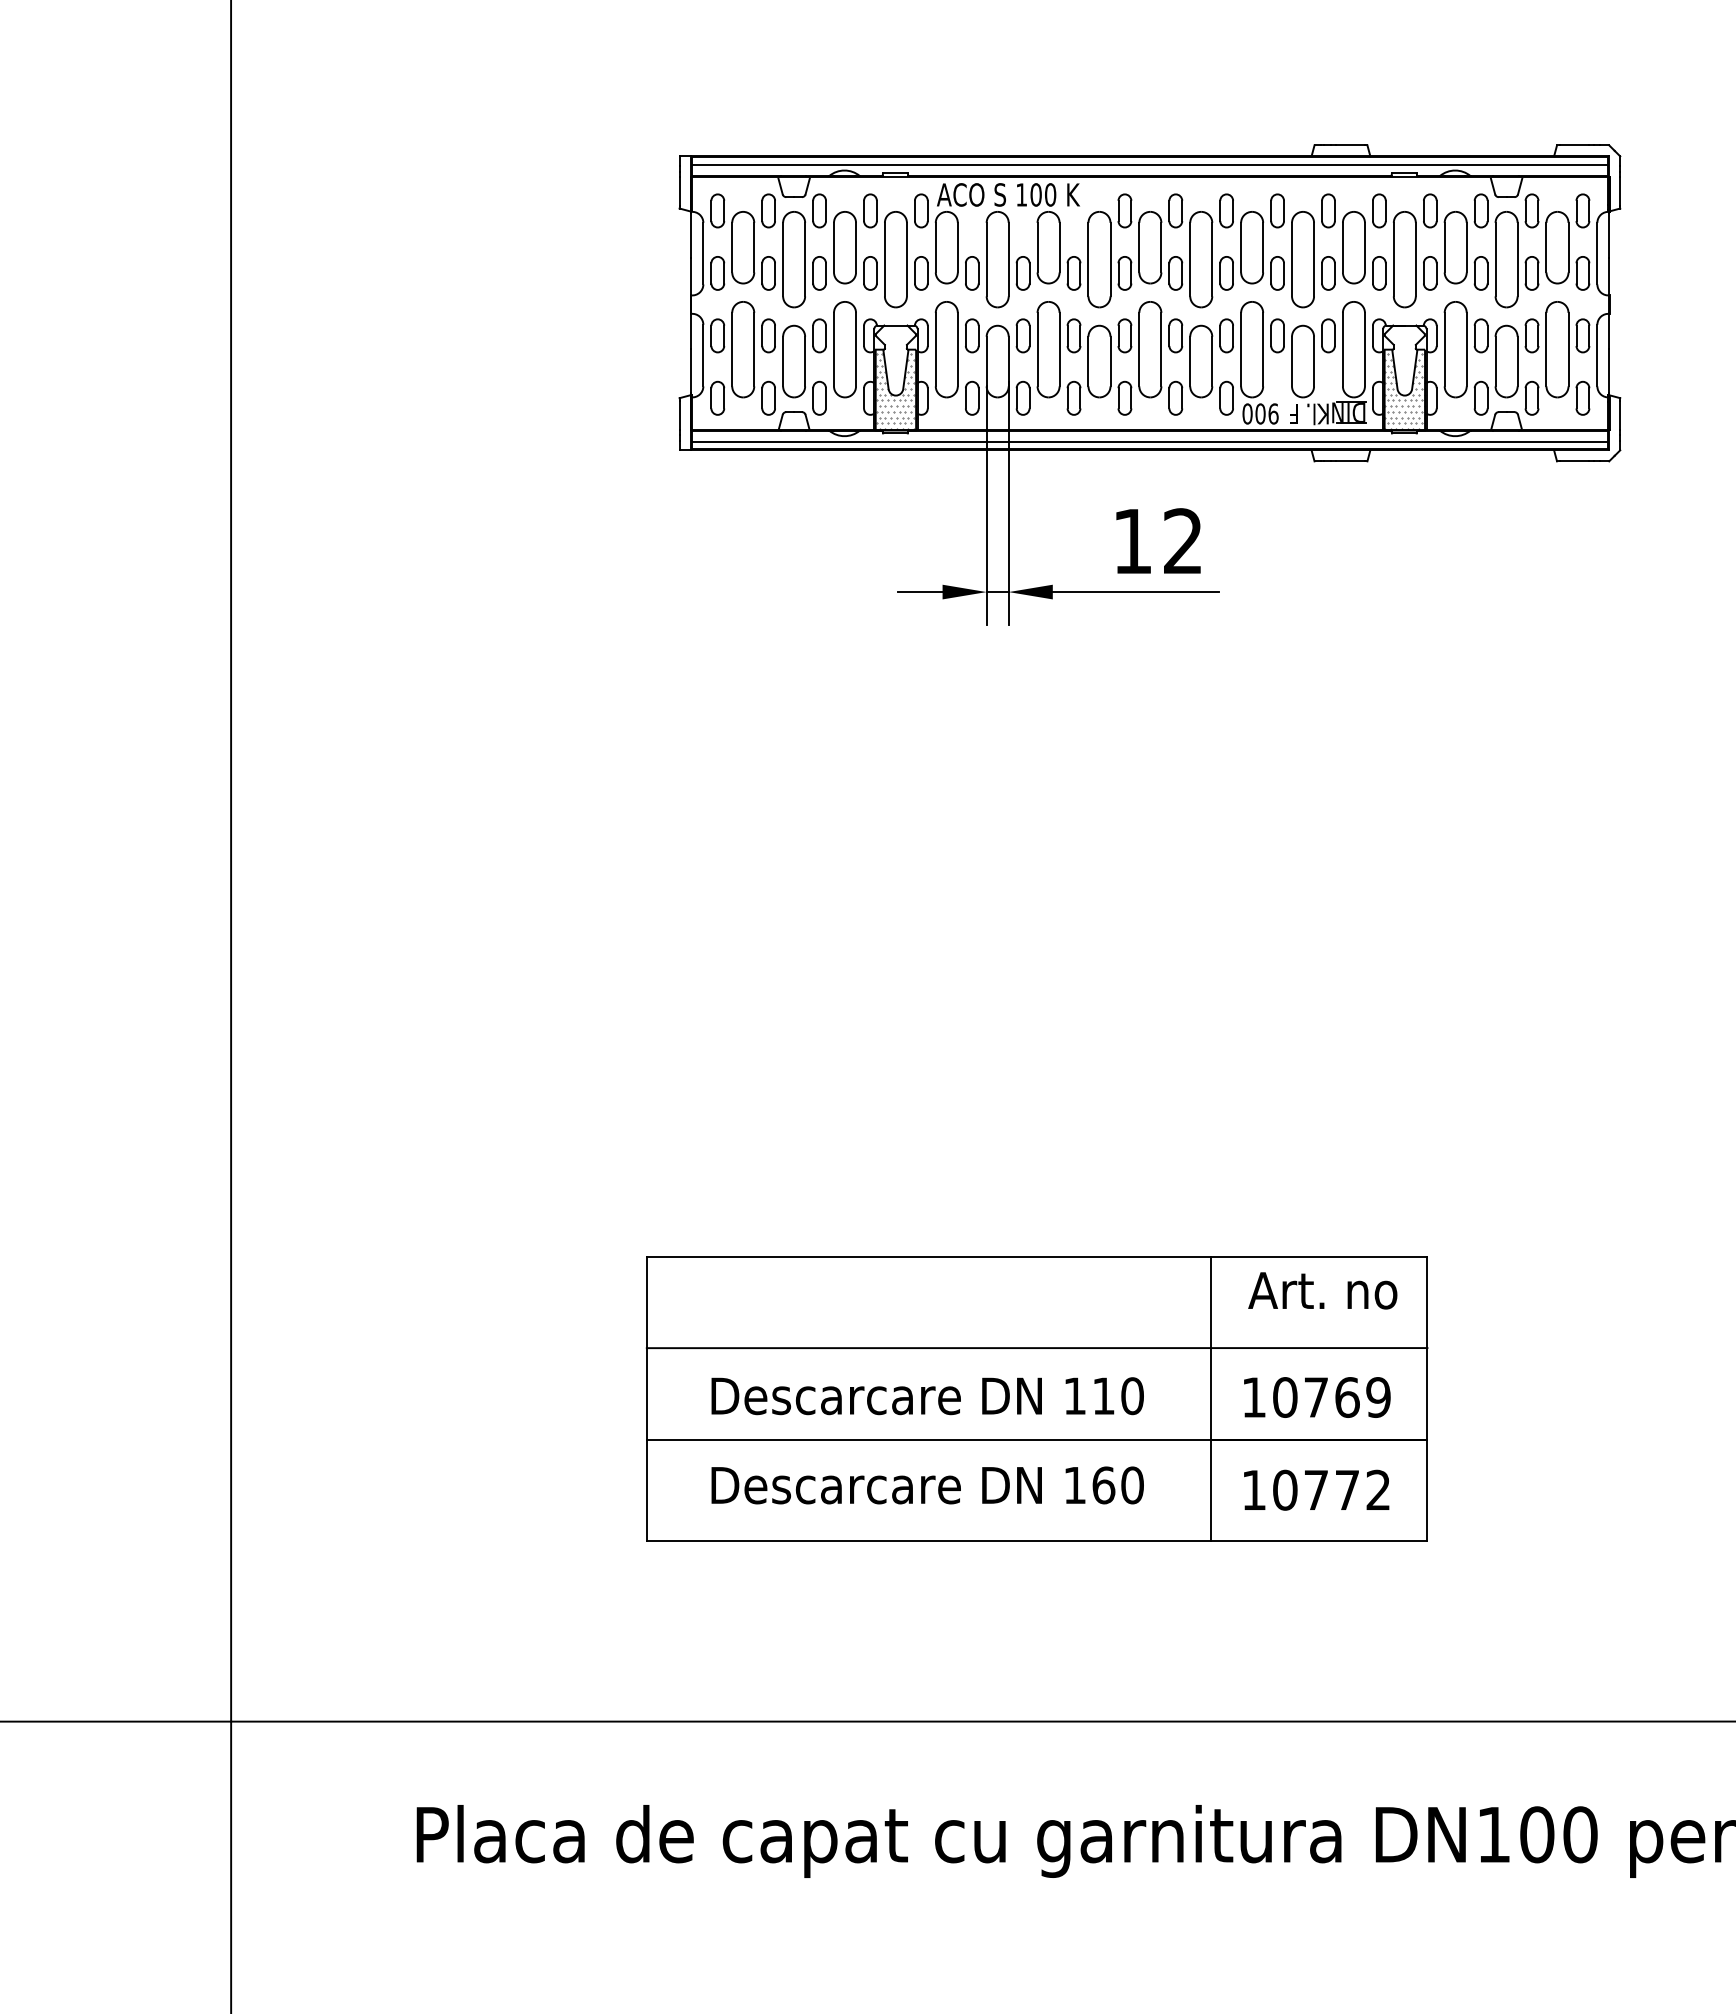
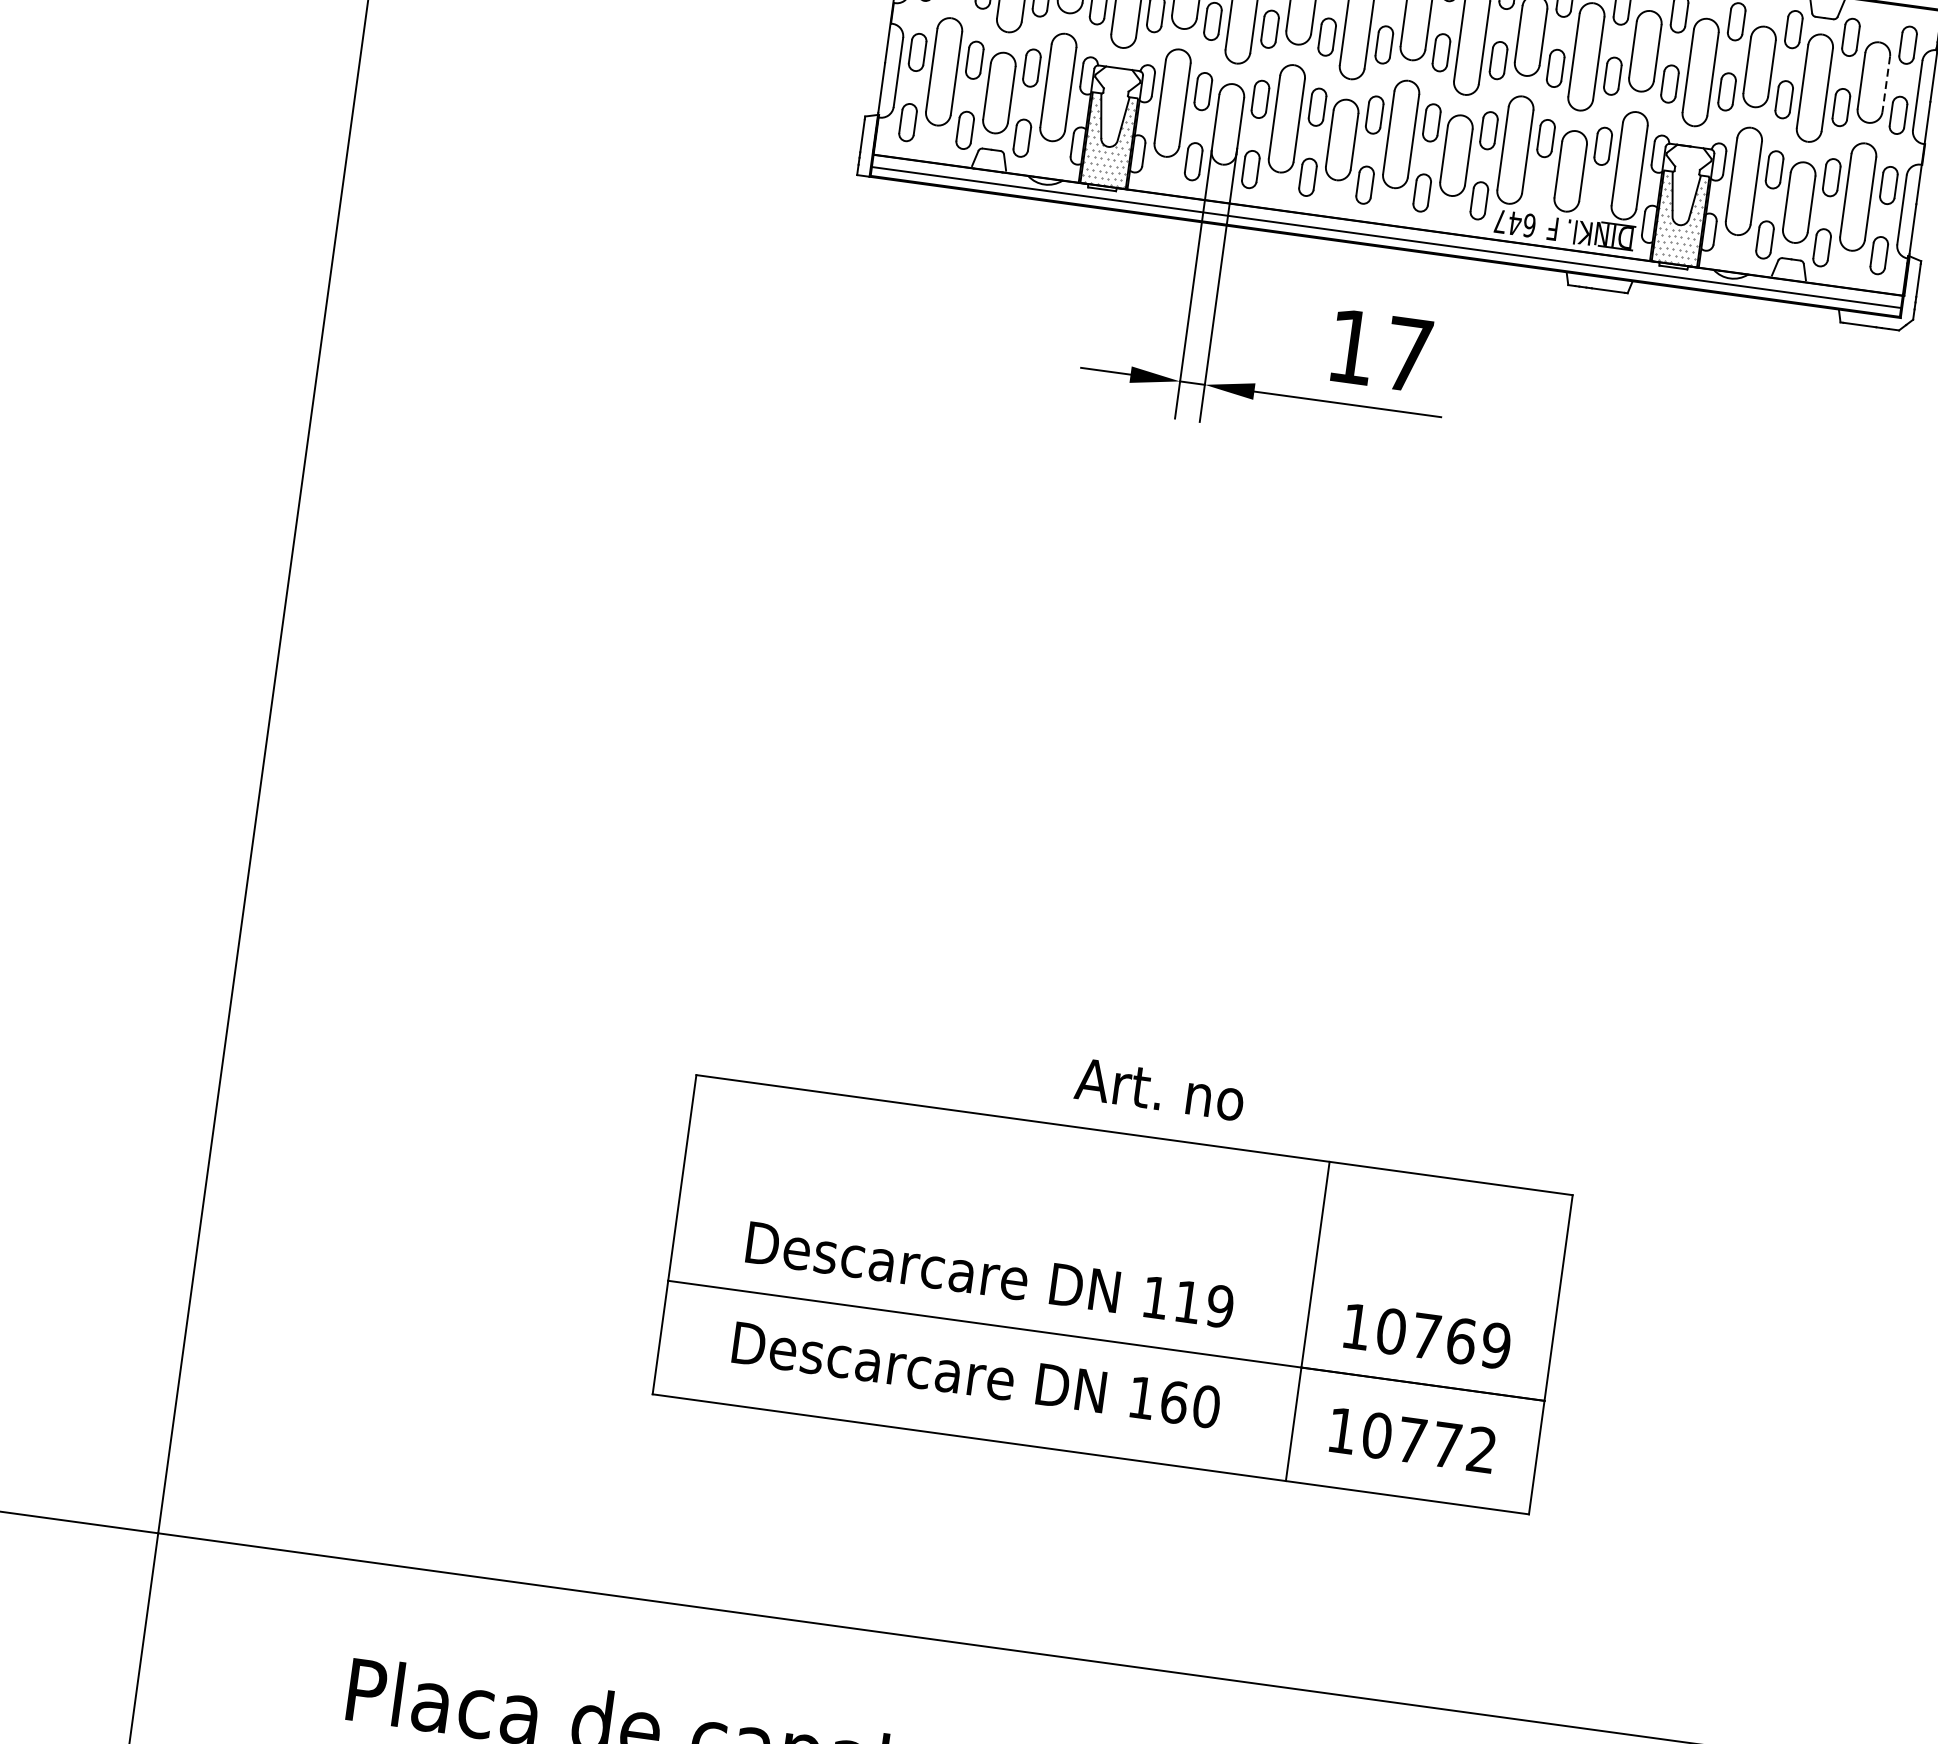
line: (1568, 247) -> (1886, 84), solid -> dashed
text: (1260, 413) -> (1514, 223), 900 -> 647
text: (1182, 540) -> (1407, 353), 12 -> 17
text: (1322, 1290) -> (1159, 1089), moved
line: (1036, 1348) -> (1119, 1238), removed
text: (1132, 1396) -> (1220, 1306), 110 -> 119

